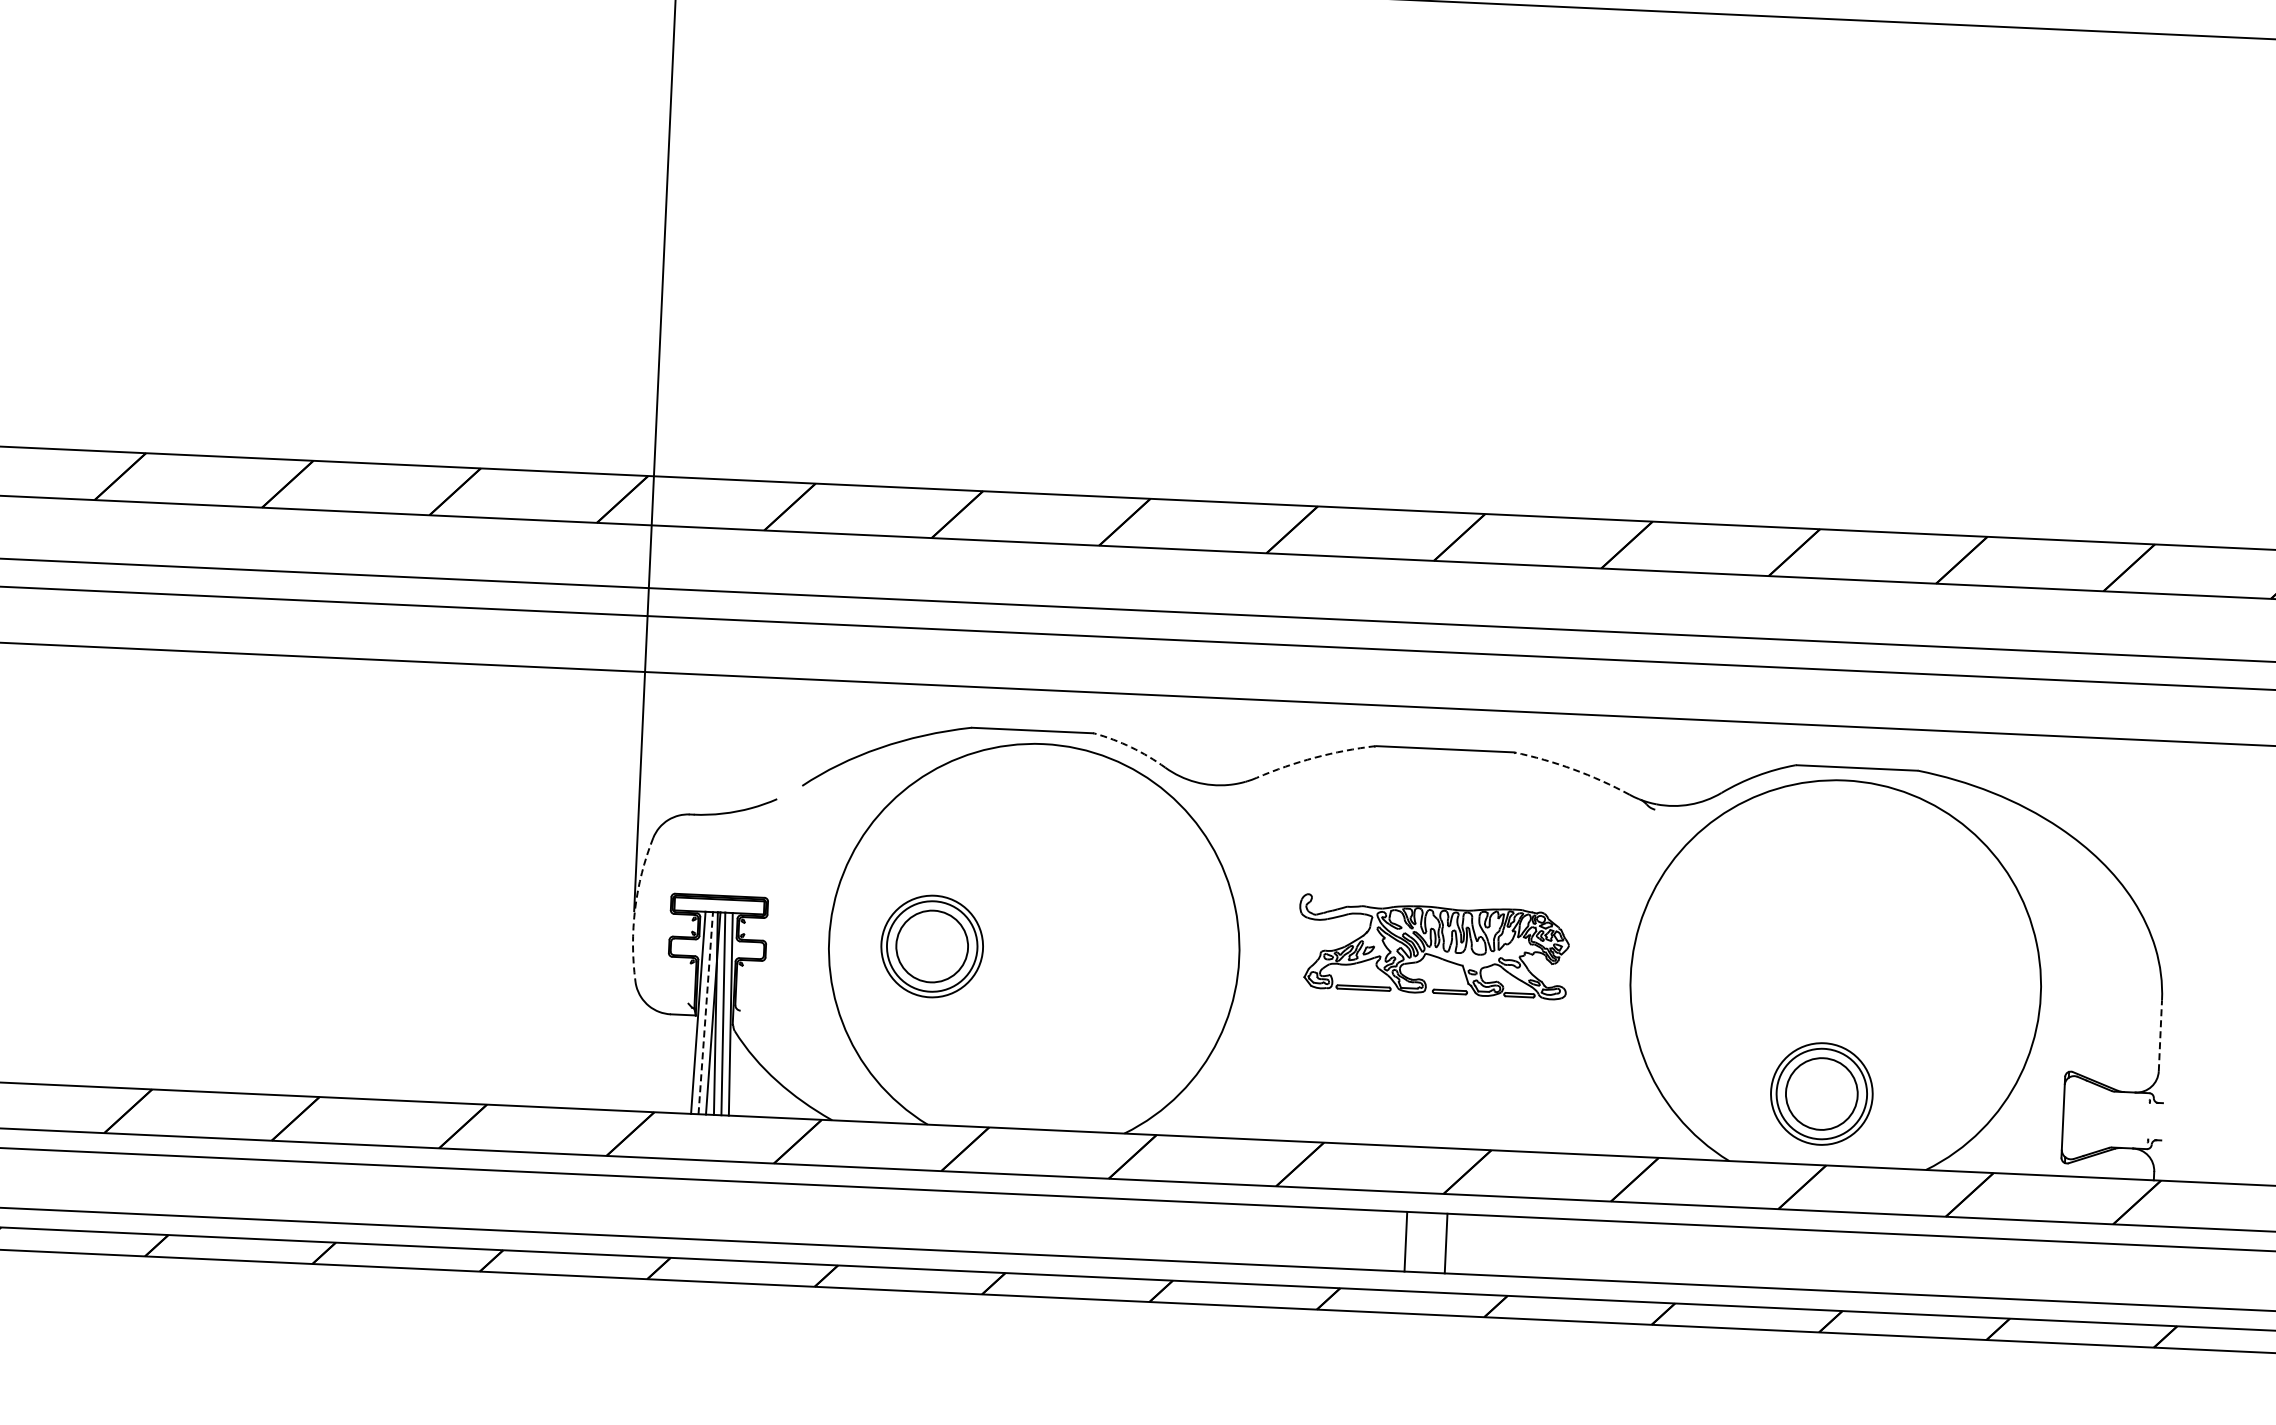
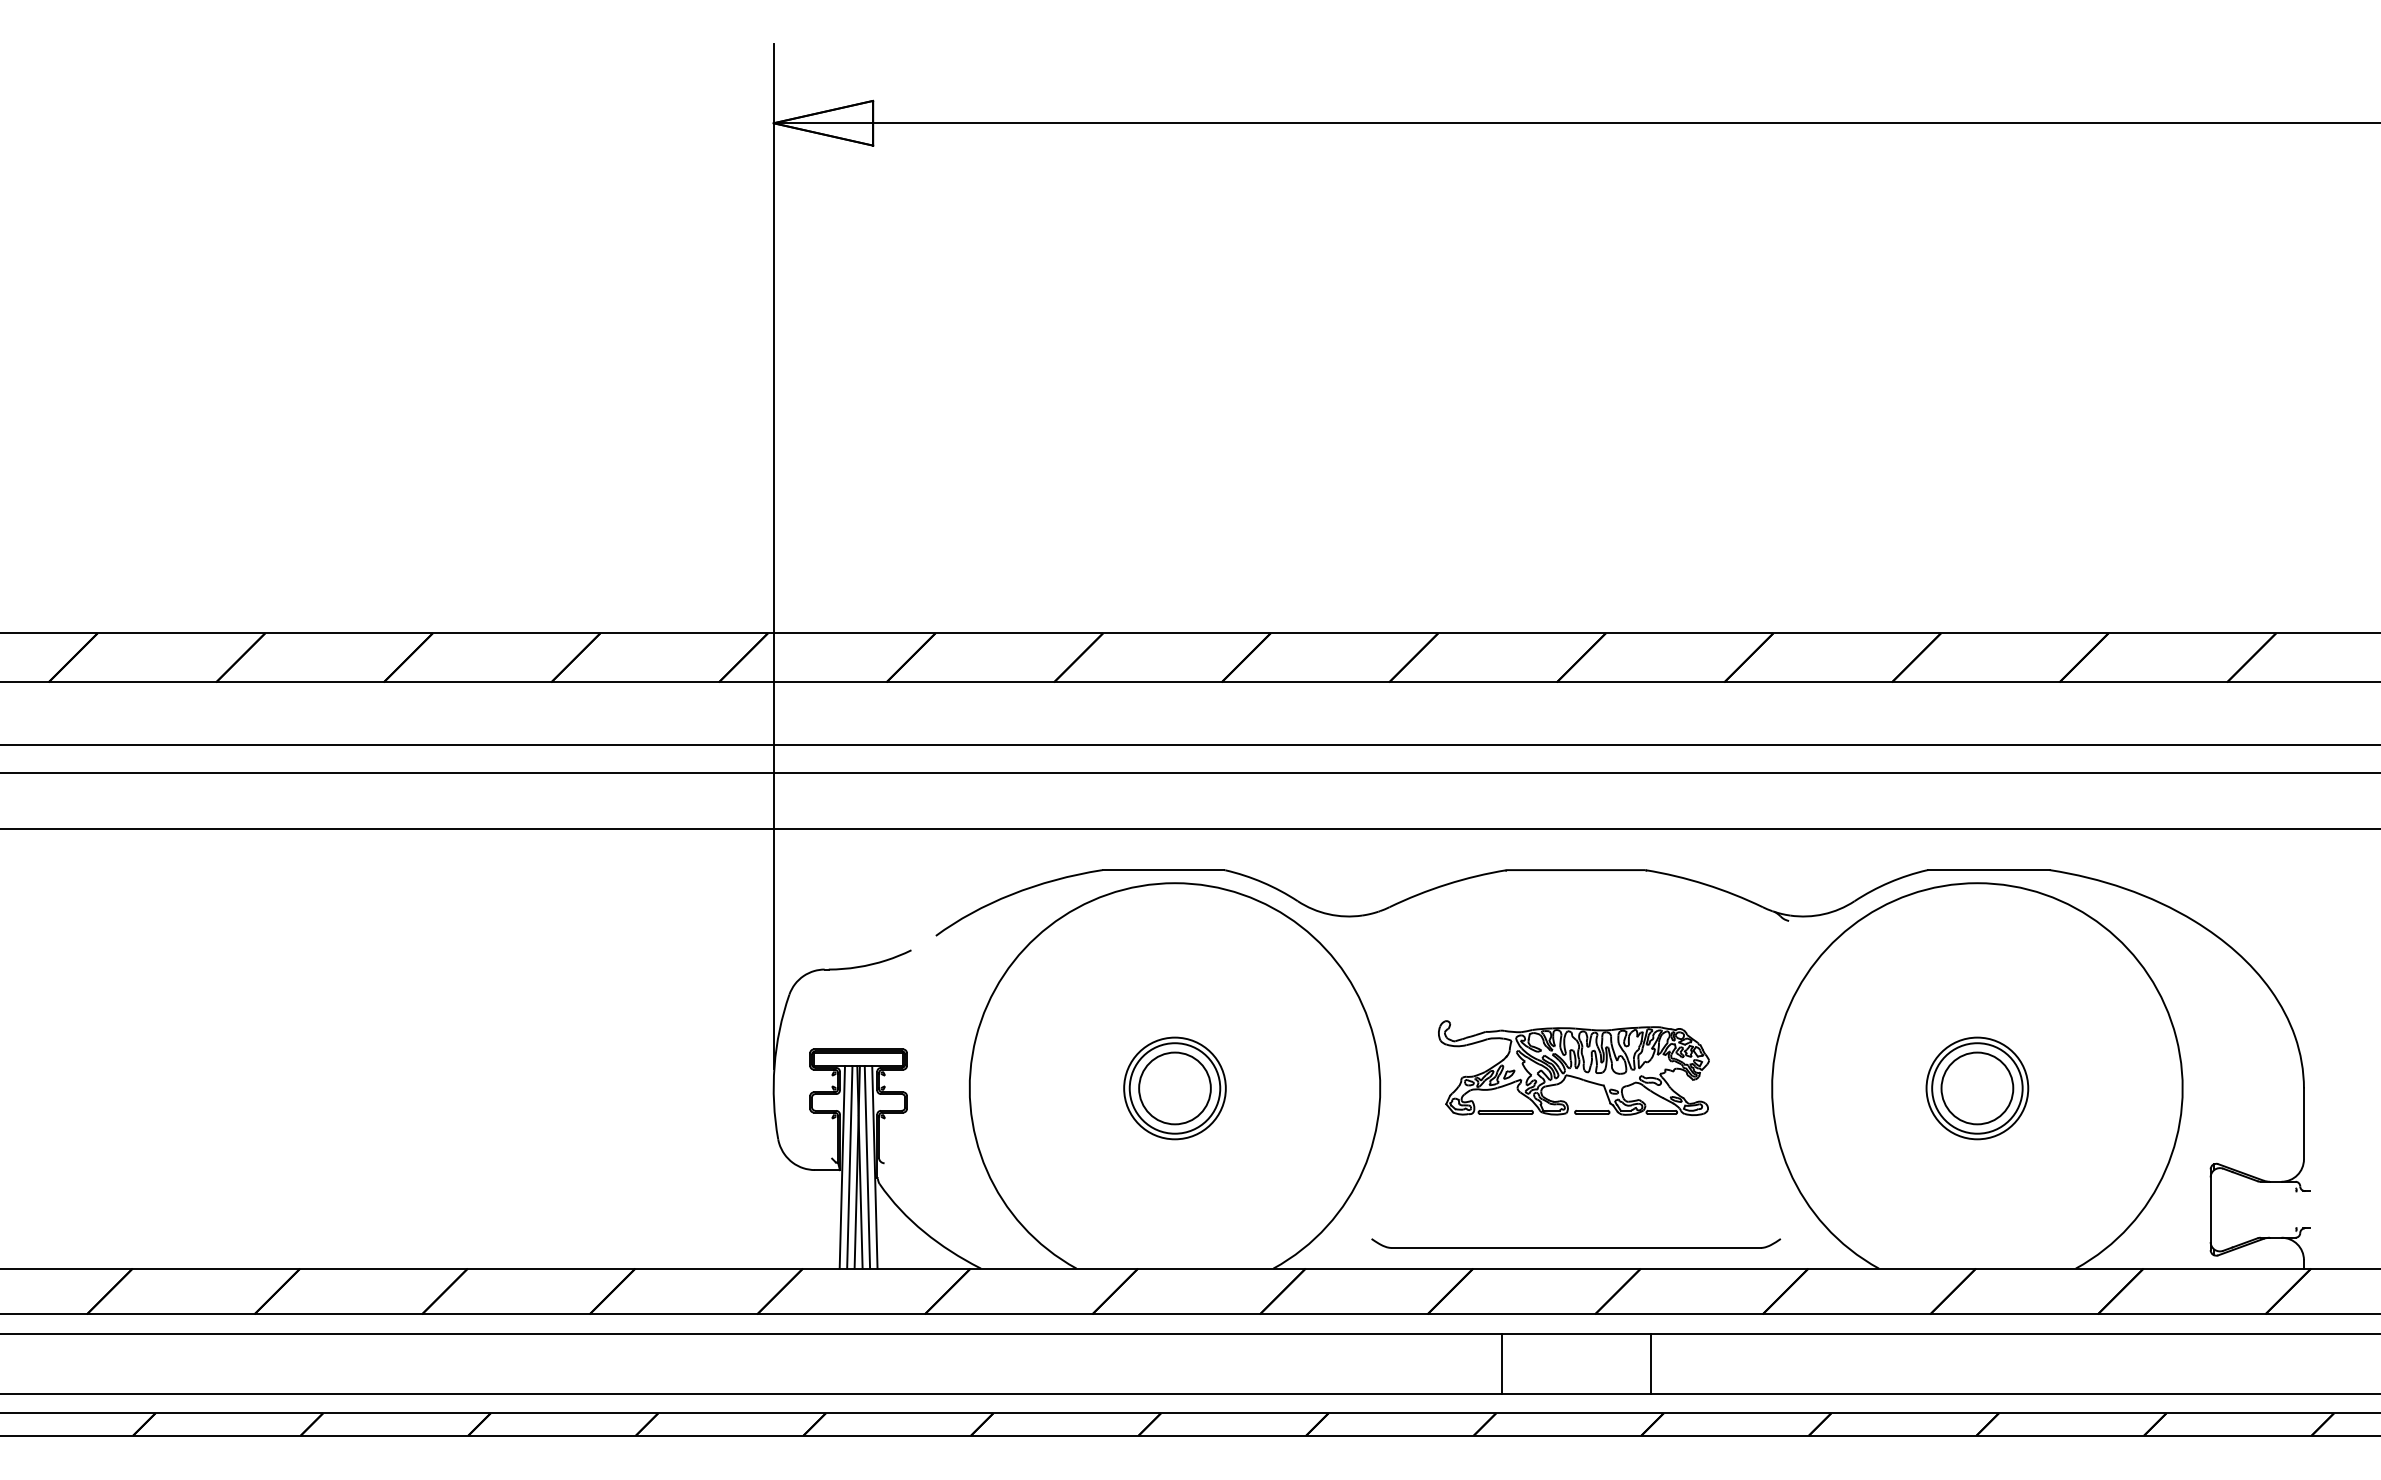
arc: (1130, 747) -> (1262, 882), dashed -> solid
arc: (1314, 757) -> (1446, 884), dashed -> solid
arc: (1573, 769) -> (1705, 884), dashed -> solid
arc: (635, 909) -> (774, 1066), dashed -> solid
part: (931, 946) -> (1174, 1088), moved
line: (705, 1012) -> (849, 1166), dashed -> solid
line: (2159, 1035) -> (2303, 1123), dashed -> solid
part: (1821, 1094) -> (1977, 1088), moved
part: (1428, 1122) -> (1576, 1243), added
line: (1405, 1241) -> (1501, 1363), moved
line: (1445, 1243) -> (1650, 1363), moved

